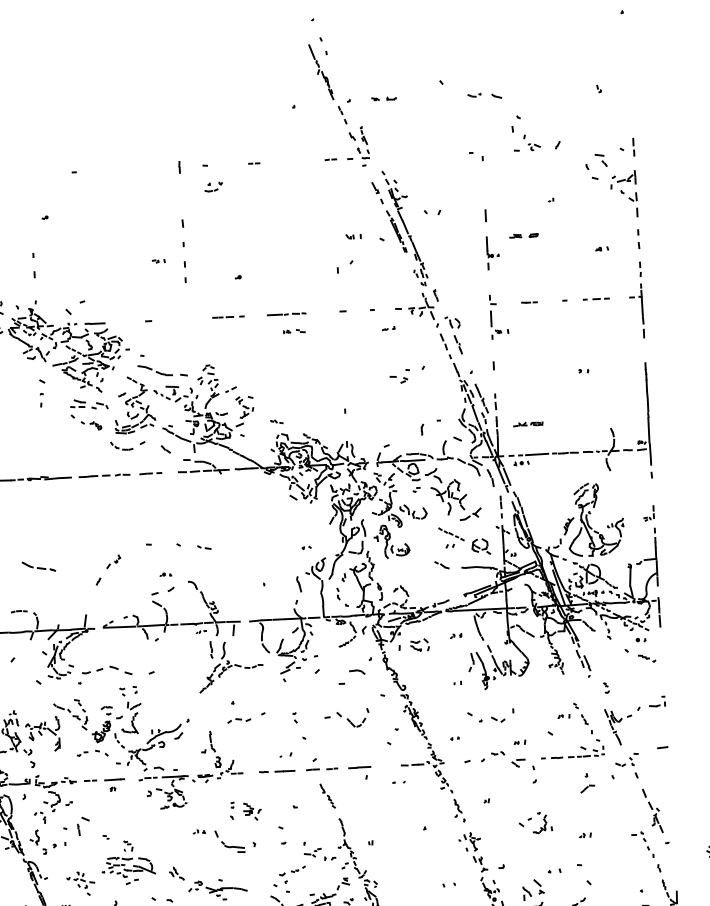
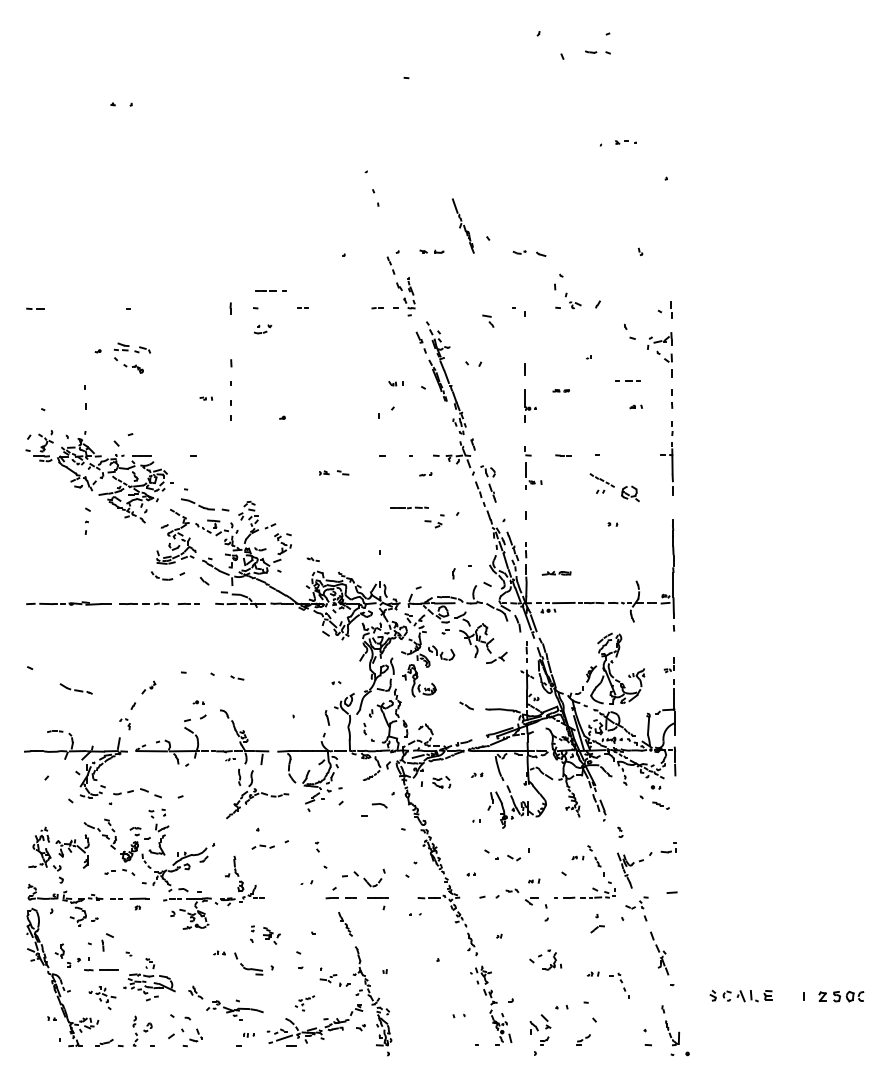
part: (321, 71) -> (463, 225), moved
part: (601, 159) -> (488, 320), moved
part: (523, 235) -> (560, 390), size x0.6
line: (595, 298) -> (627, 380), moved
part: (286, 313) -> (409, 507), moved
line: (227, 316) -> (270, 290), moved
part: (294, 331) -> (334, 472), size x1.4
part: (92, 408) -> (135, 352), moved
part: (464, 540) -> (614, 487), moved
part: (346, 717) -> (363, 877), moved
part: (277, 771) -> (101, 970), moved
part: (39, 818) -> (124, 724), moved
part: (642, 844) -> (619, 985), moved
part: (289, 879) -> (304, 1003), size x0.6

